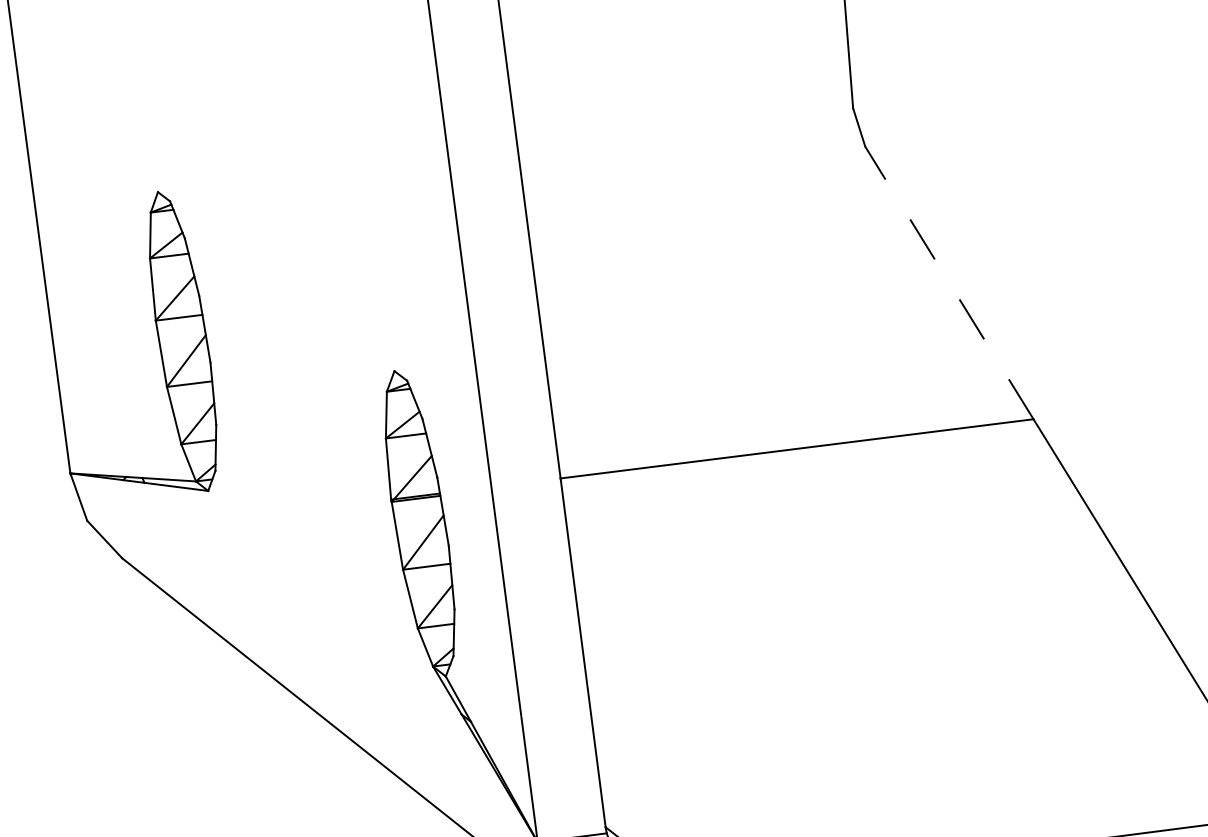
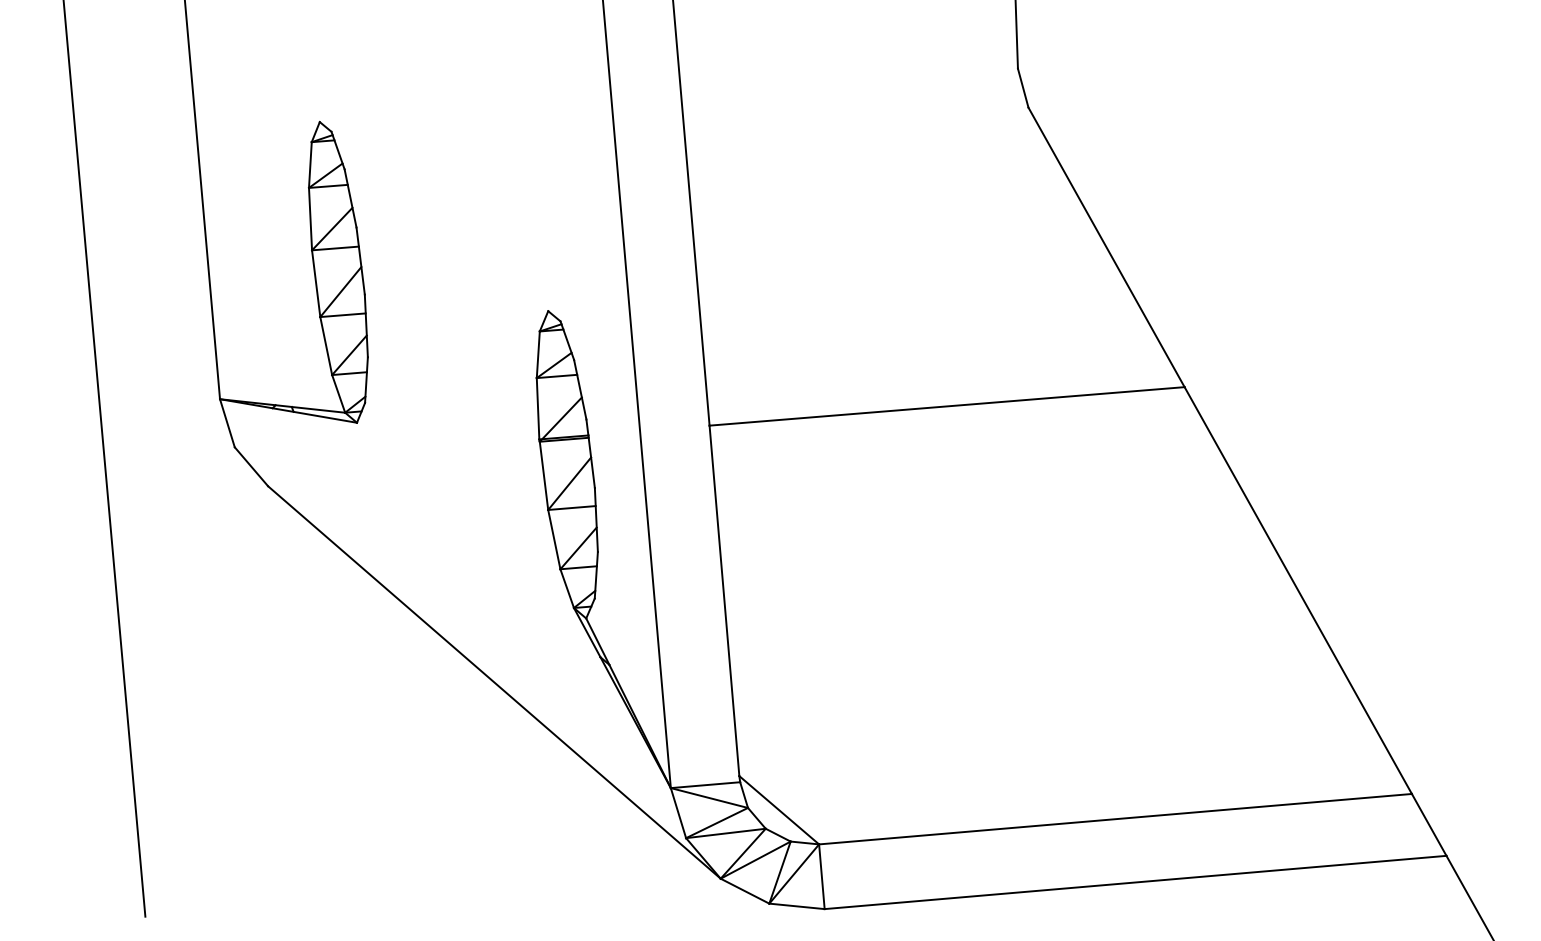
line: (949, 282) -> (1106, 246), dashed -> solid

